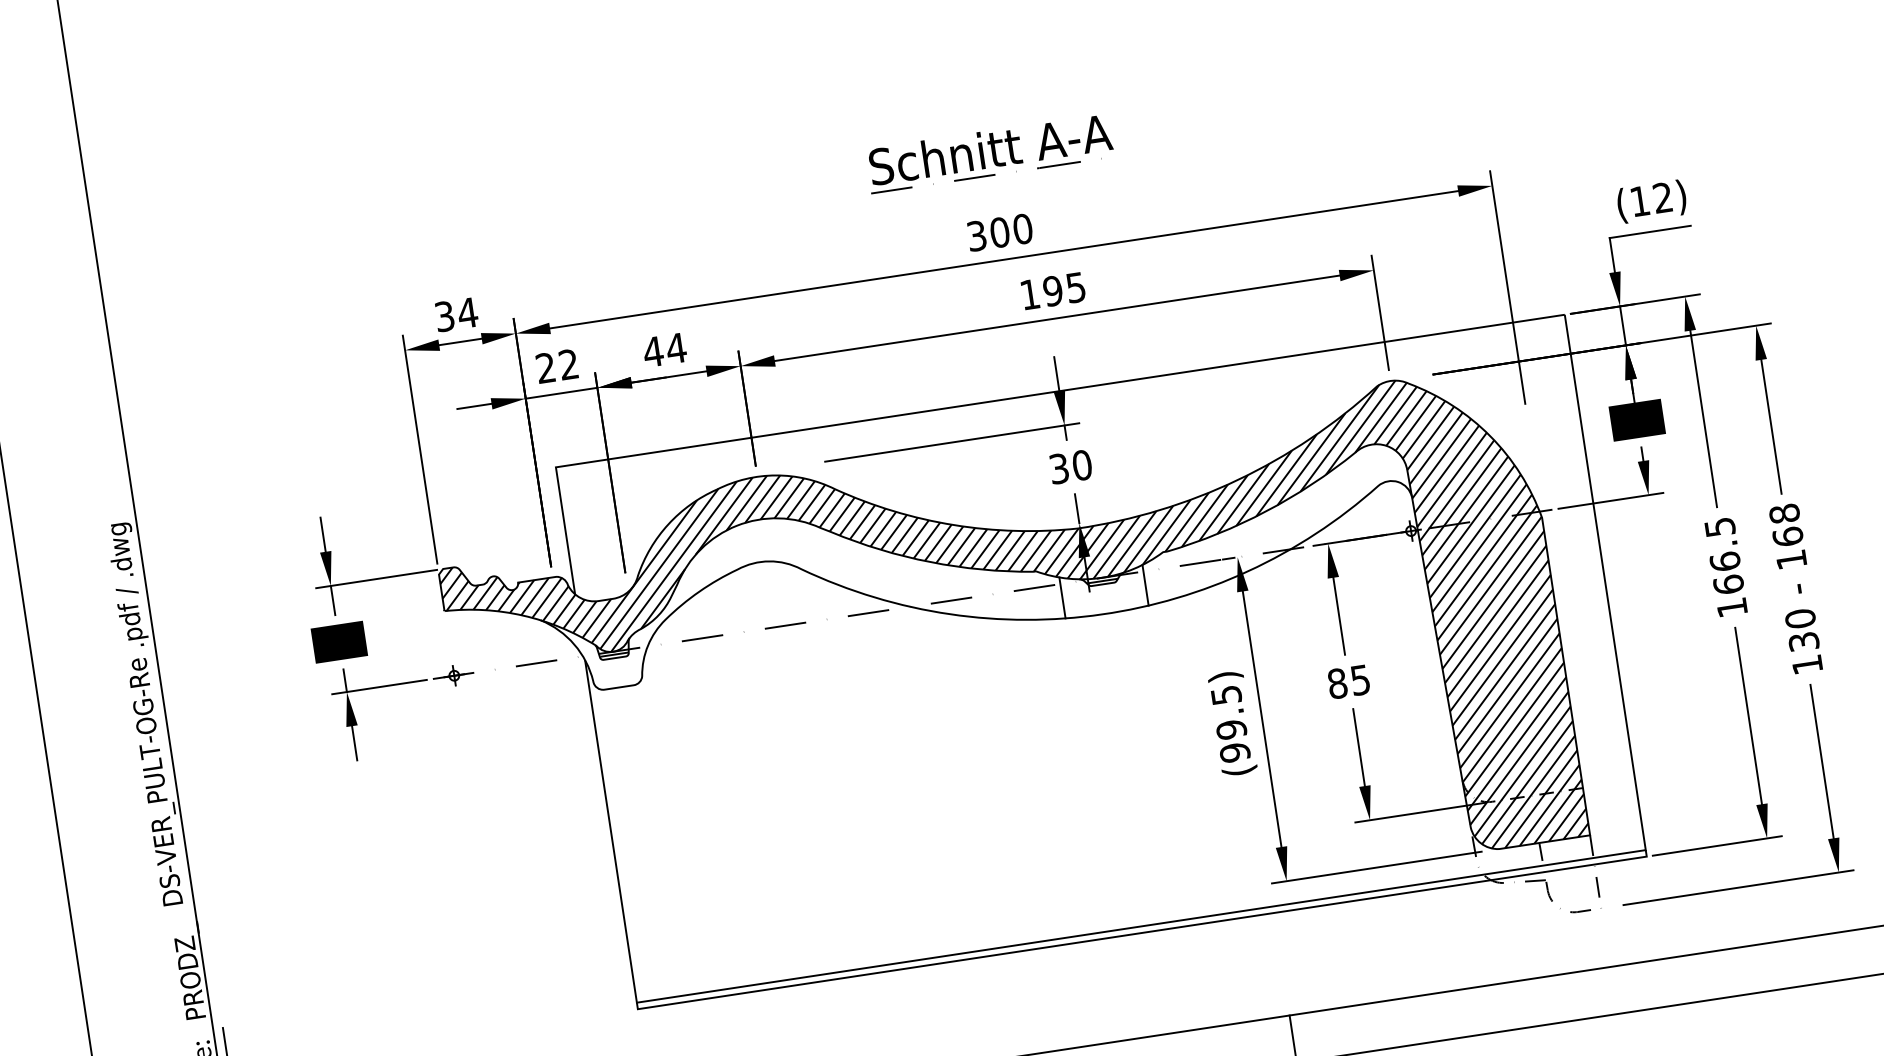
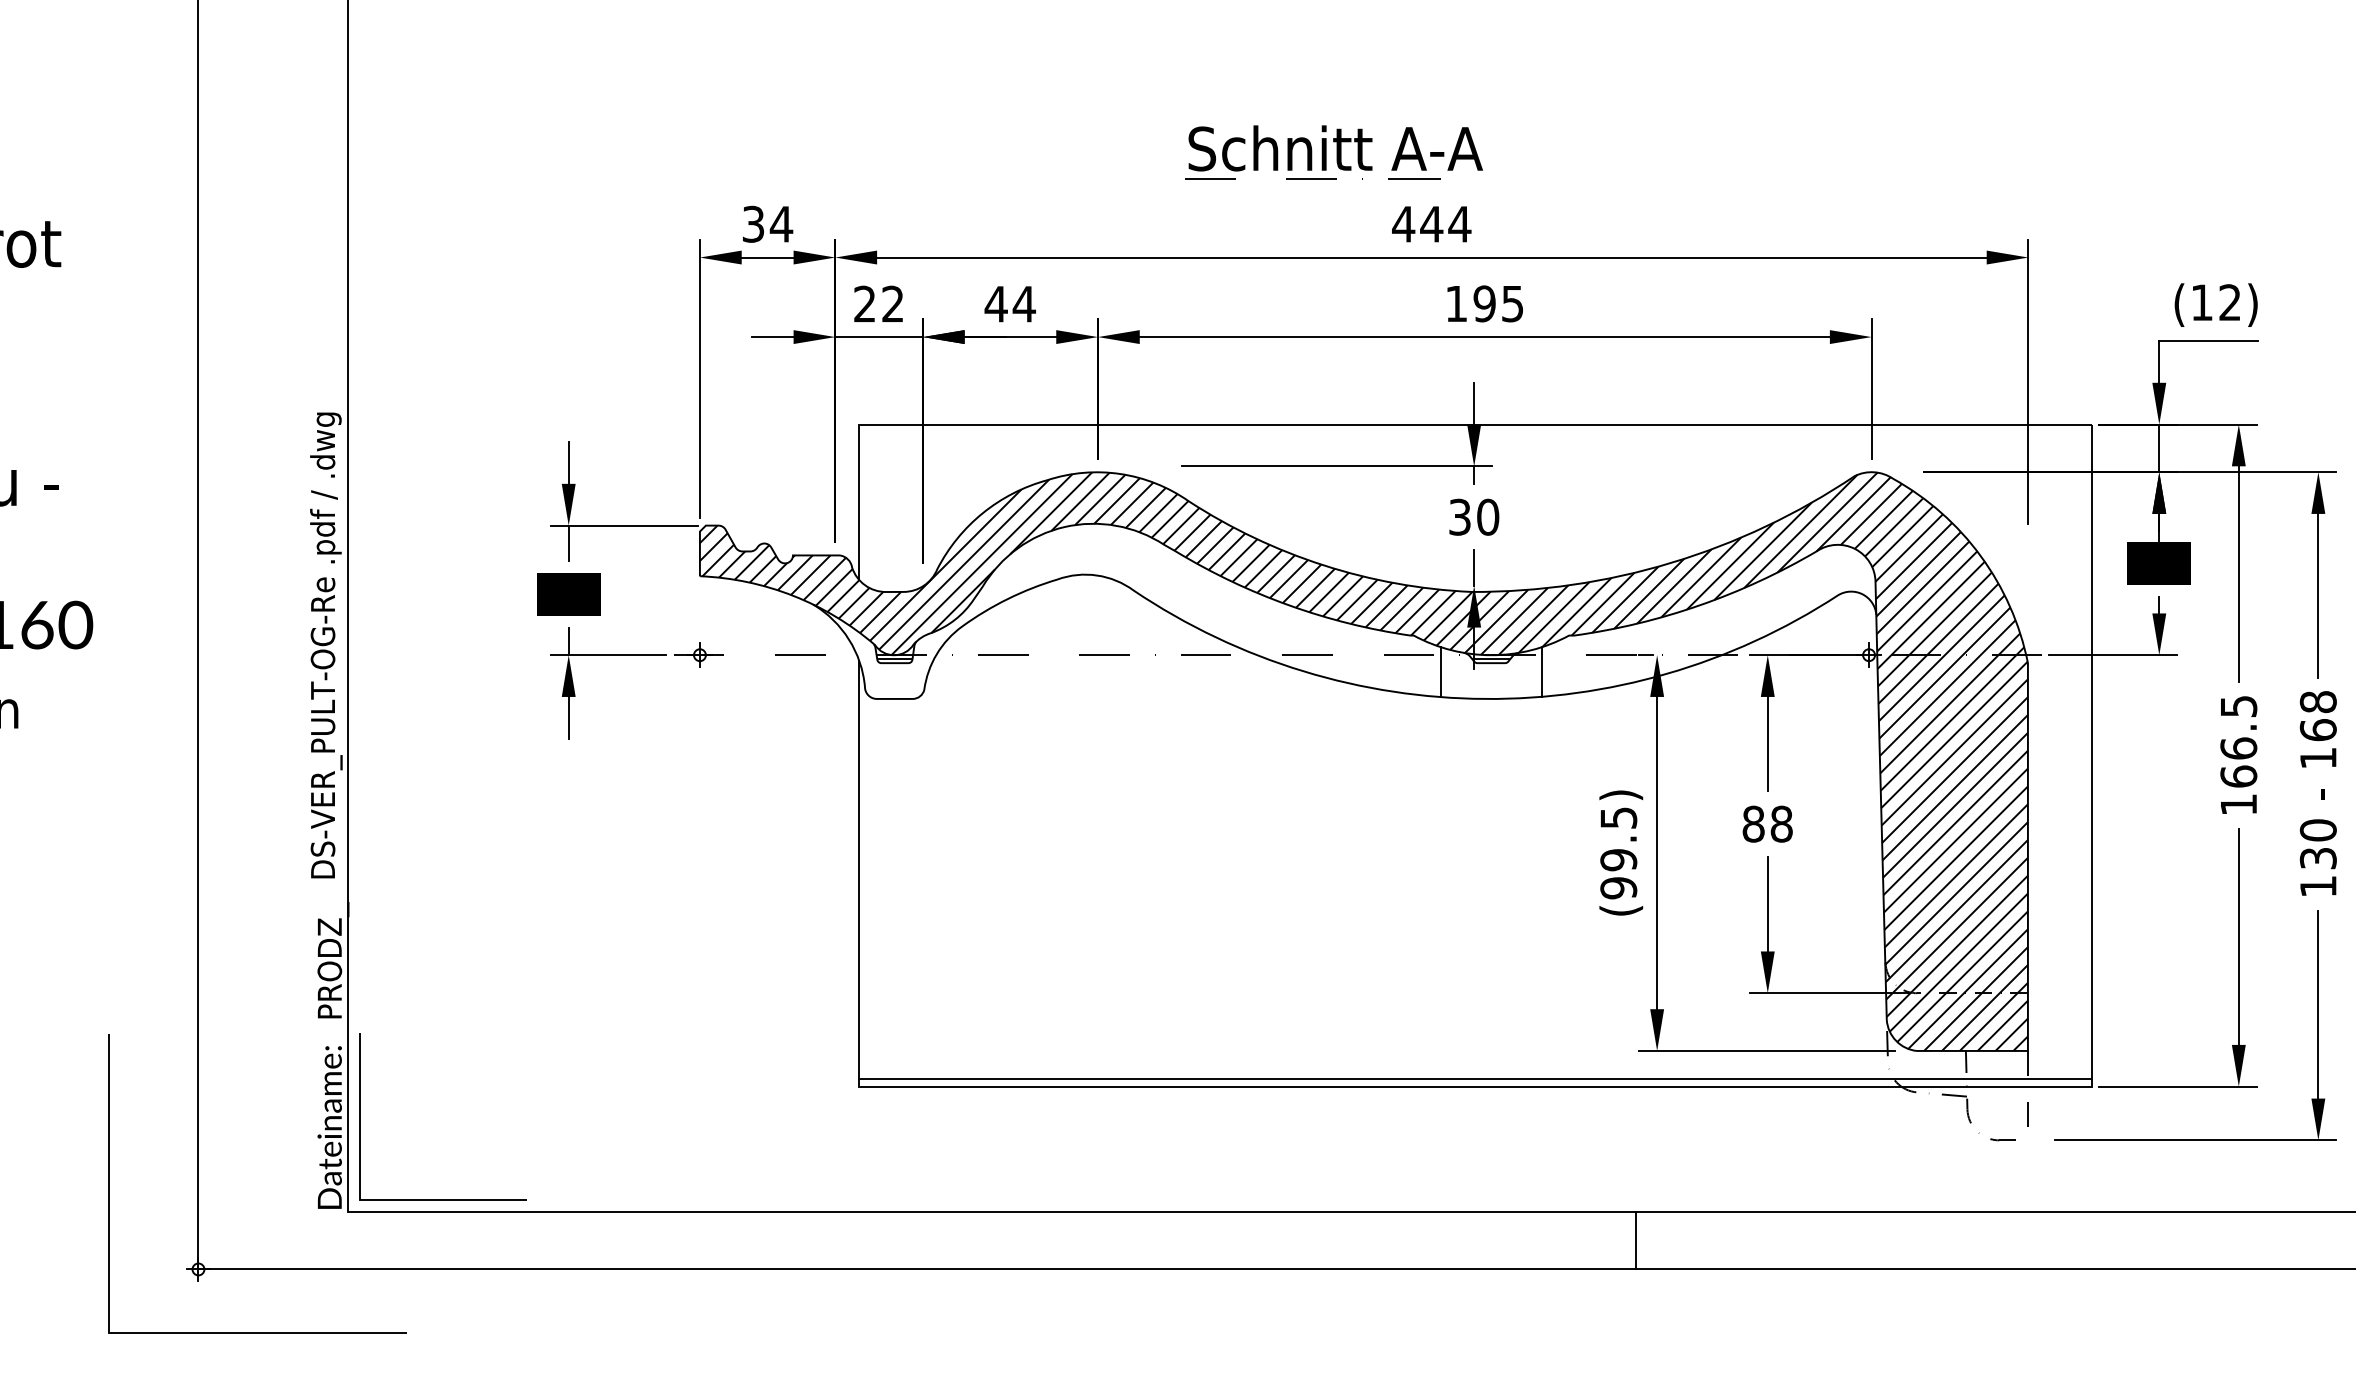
part: (989, 153) -> (1333, 152), moved
text: (999, 231) -> (1431, 223), 300 -> 444
text: (1360, 679) -> (1781, 823), 85 -> 88

